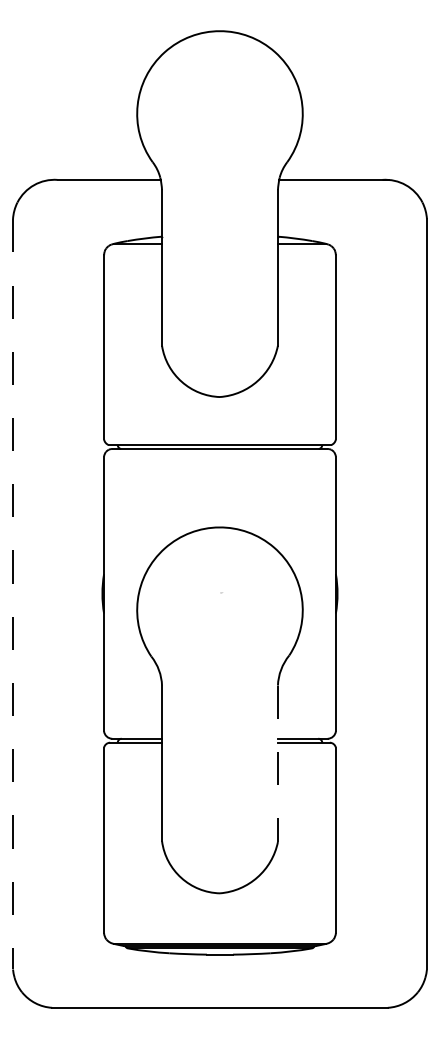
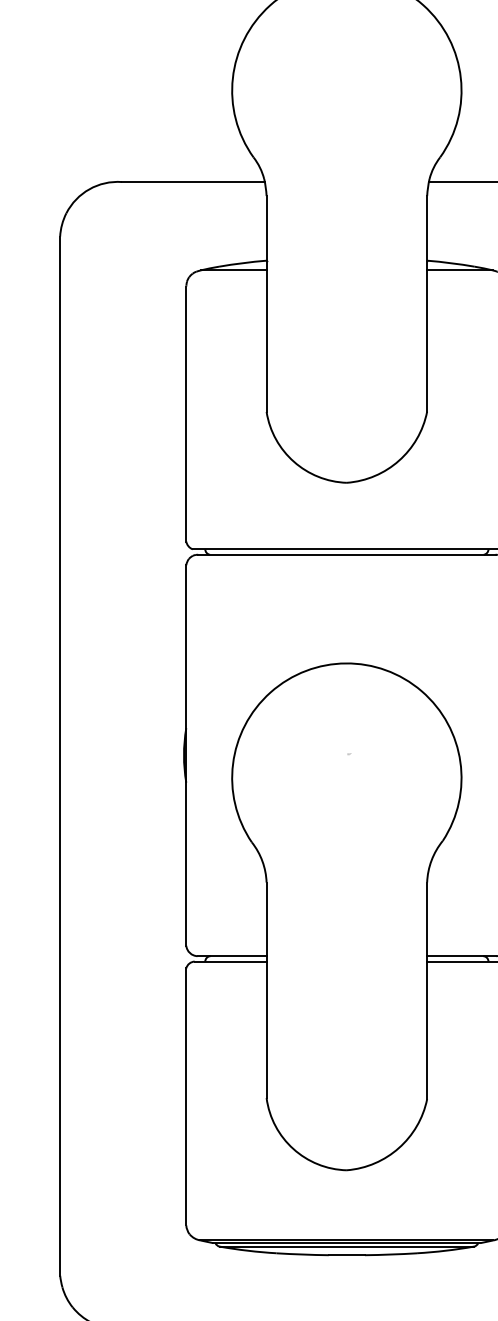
line: (13, 594) -> (60, 756), dashed -> solid
line: (277, 764) -> (426, 991), dashed -> solid

